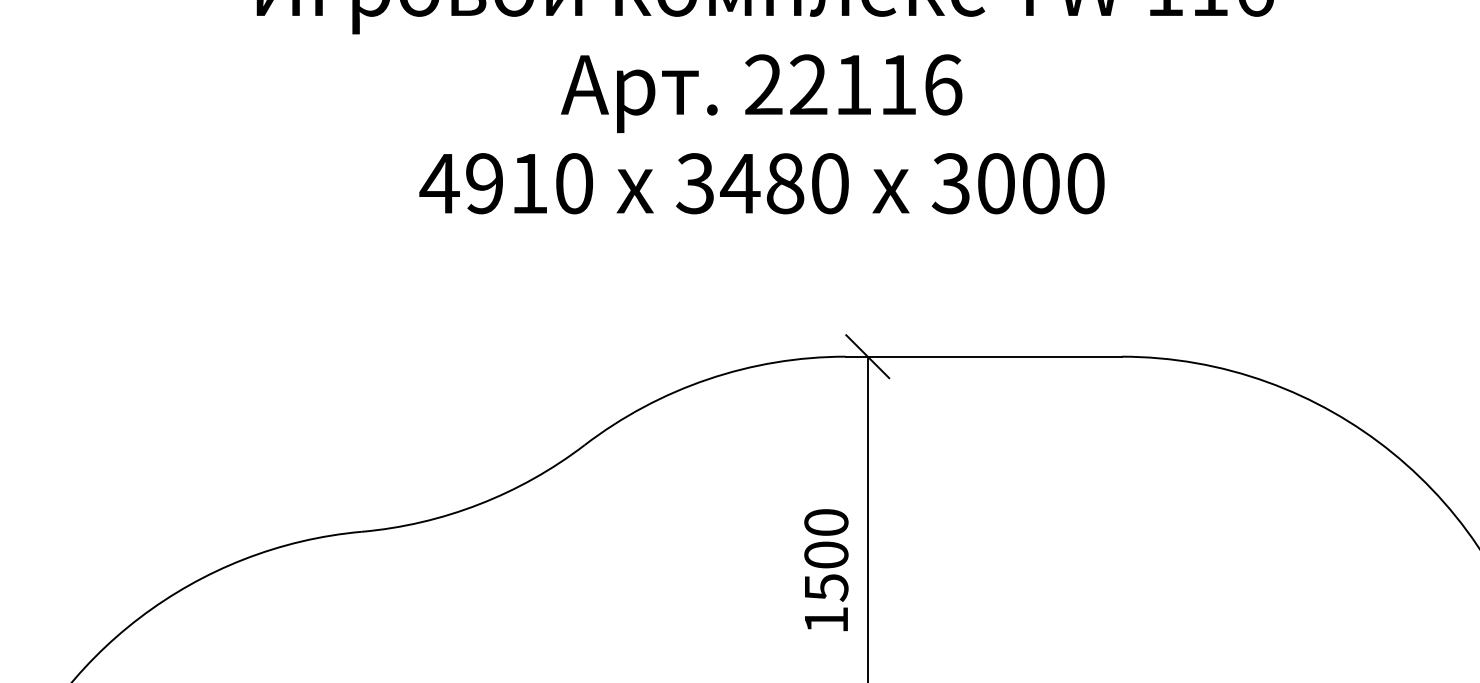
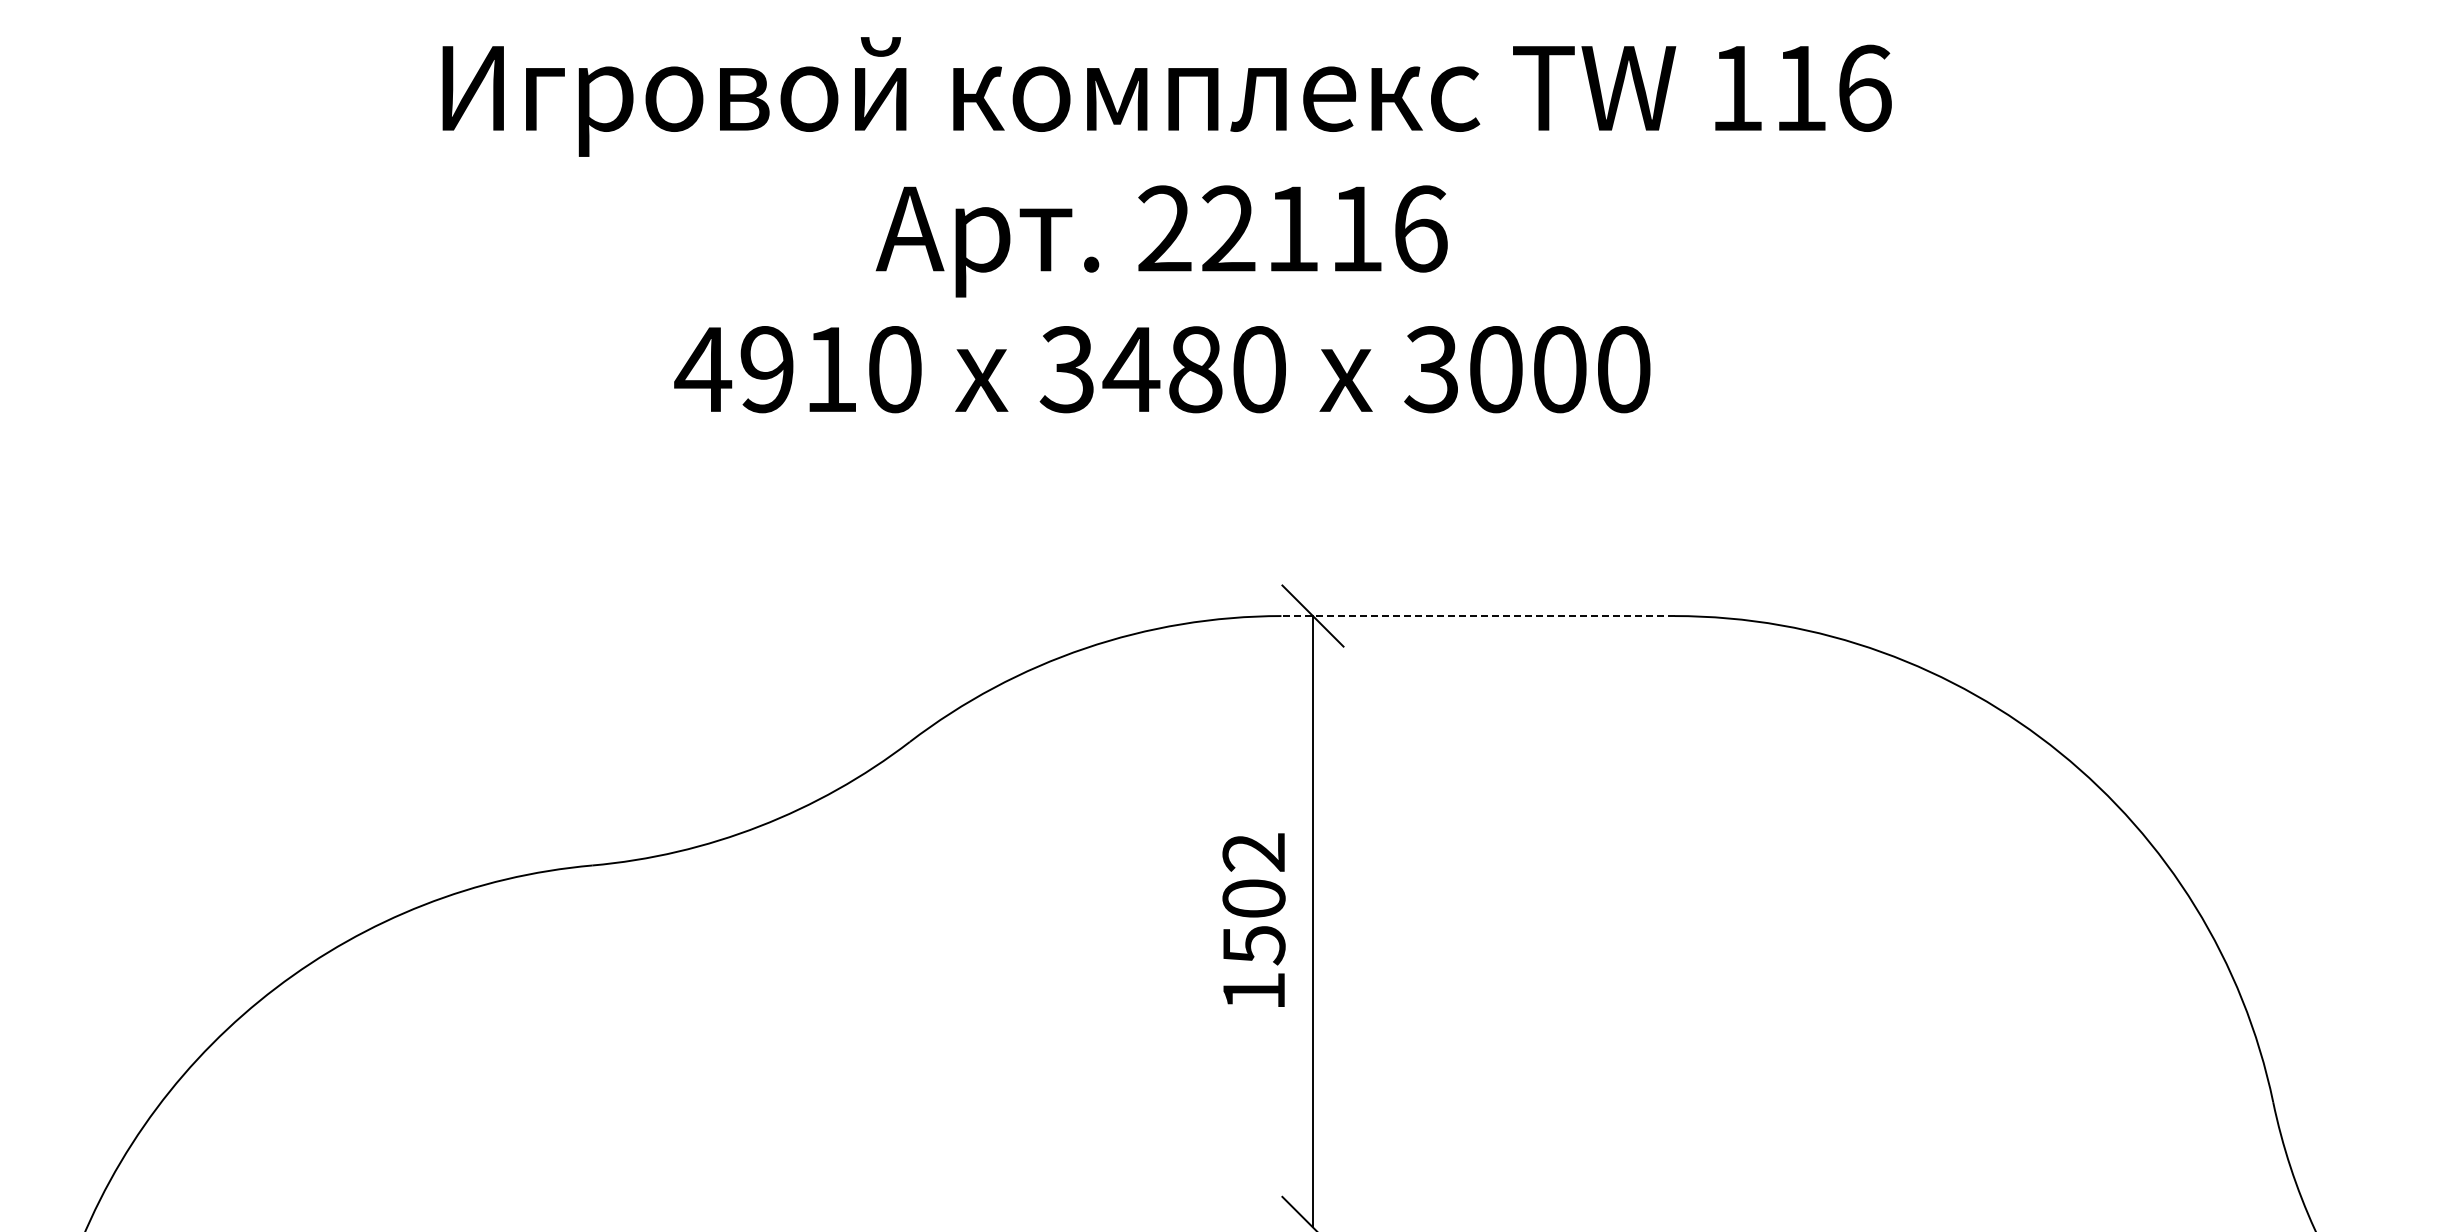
line: (983, 357) -> (1478, 616), solid -> dashed
text: (826, 522) -> (1253, 852), 1500 -> 1502

